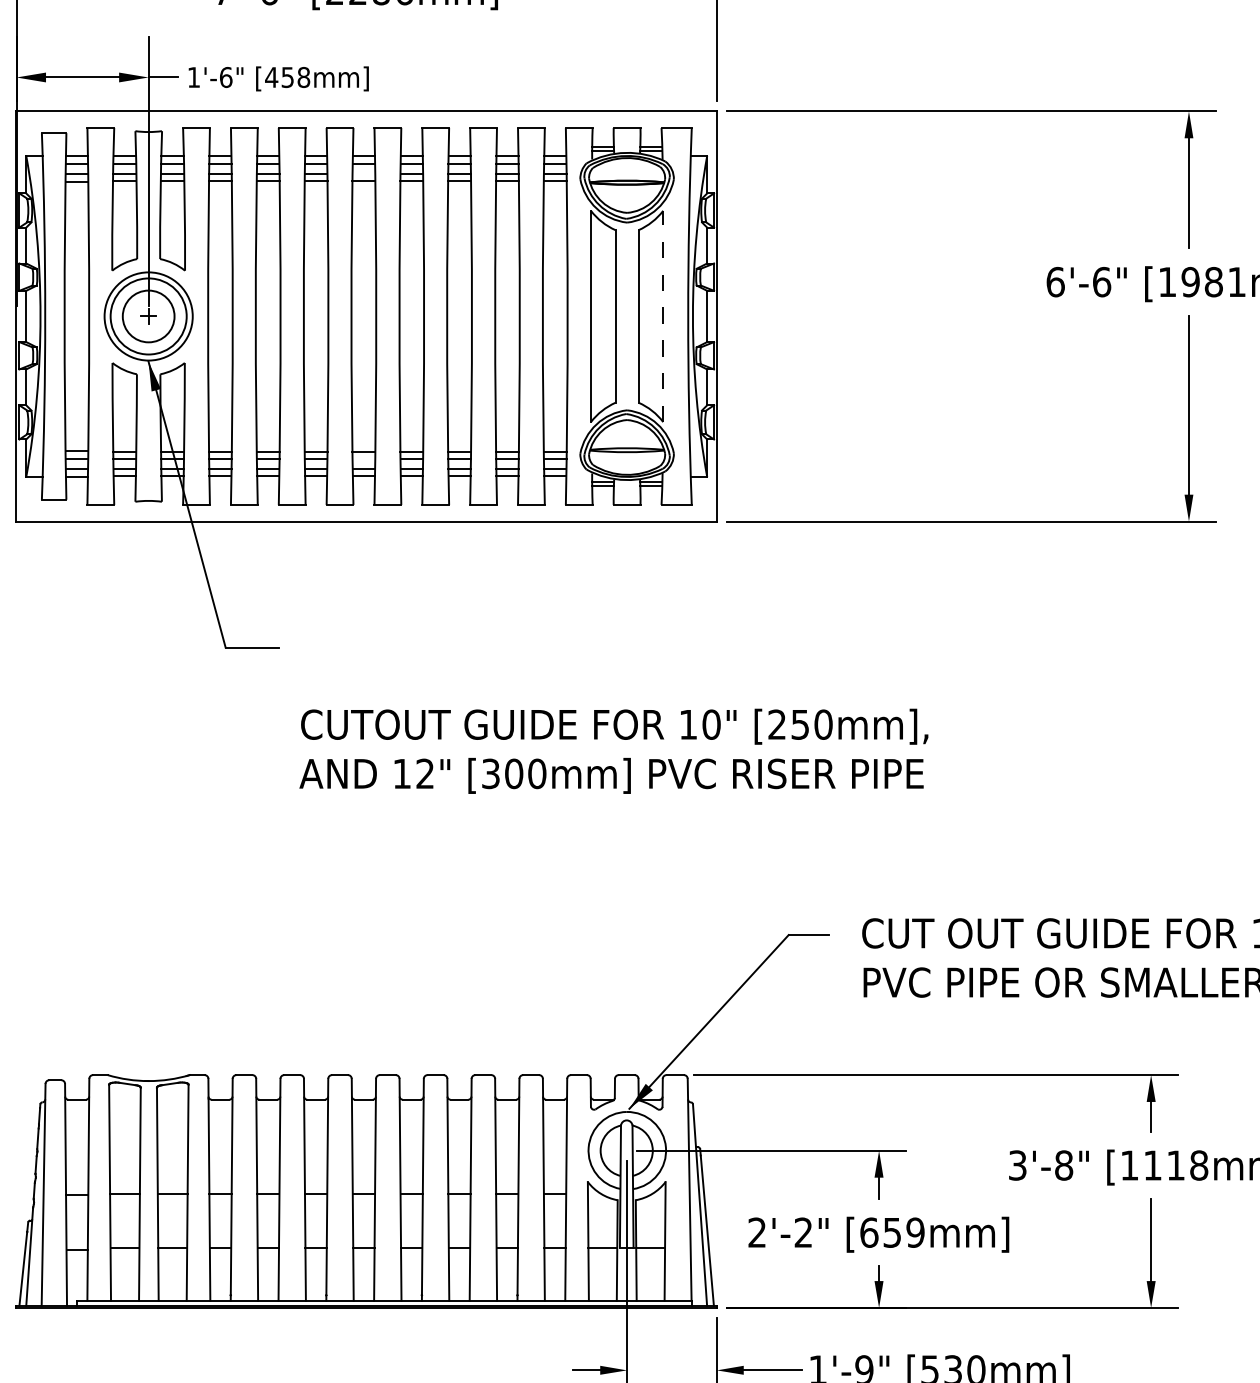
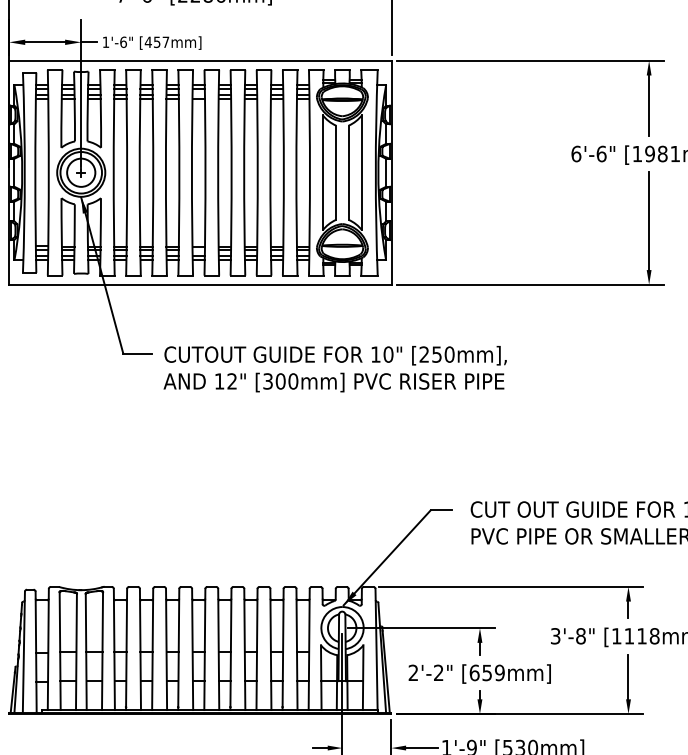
text: (303, 75) -> (165, 41), [458mm] -> [457mm]
line: (663, 315) -> (362, 172), dashed -> solid
text: (612, 751) -> (334, 369), moved

